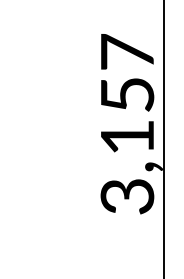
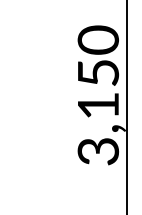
text: (127, 52) -> (98, 40), 3,157 -> 3,150

